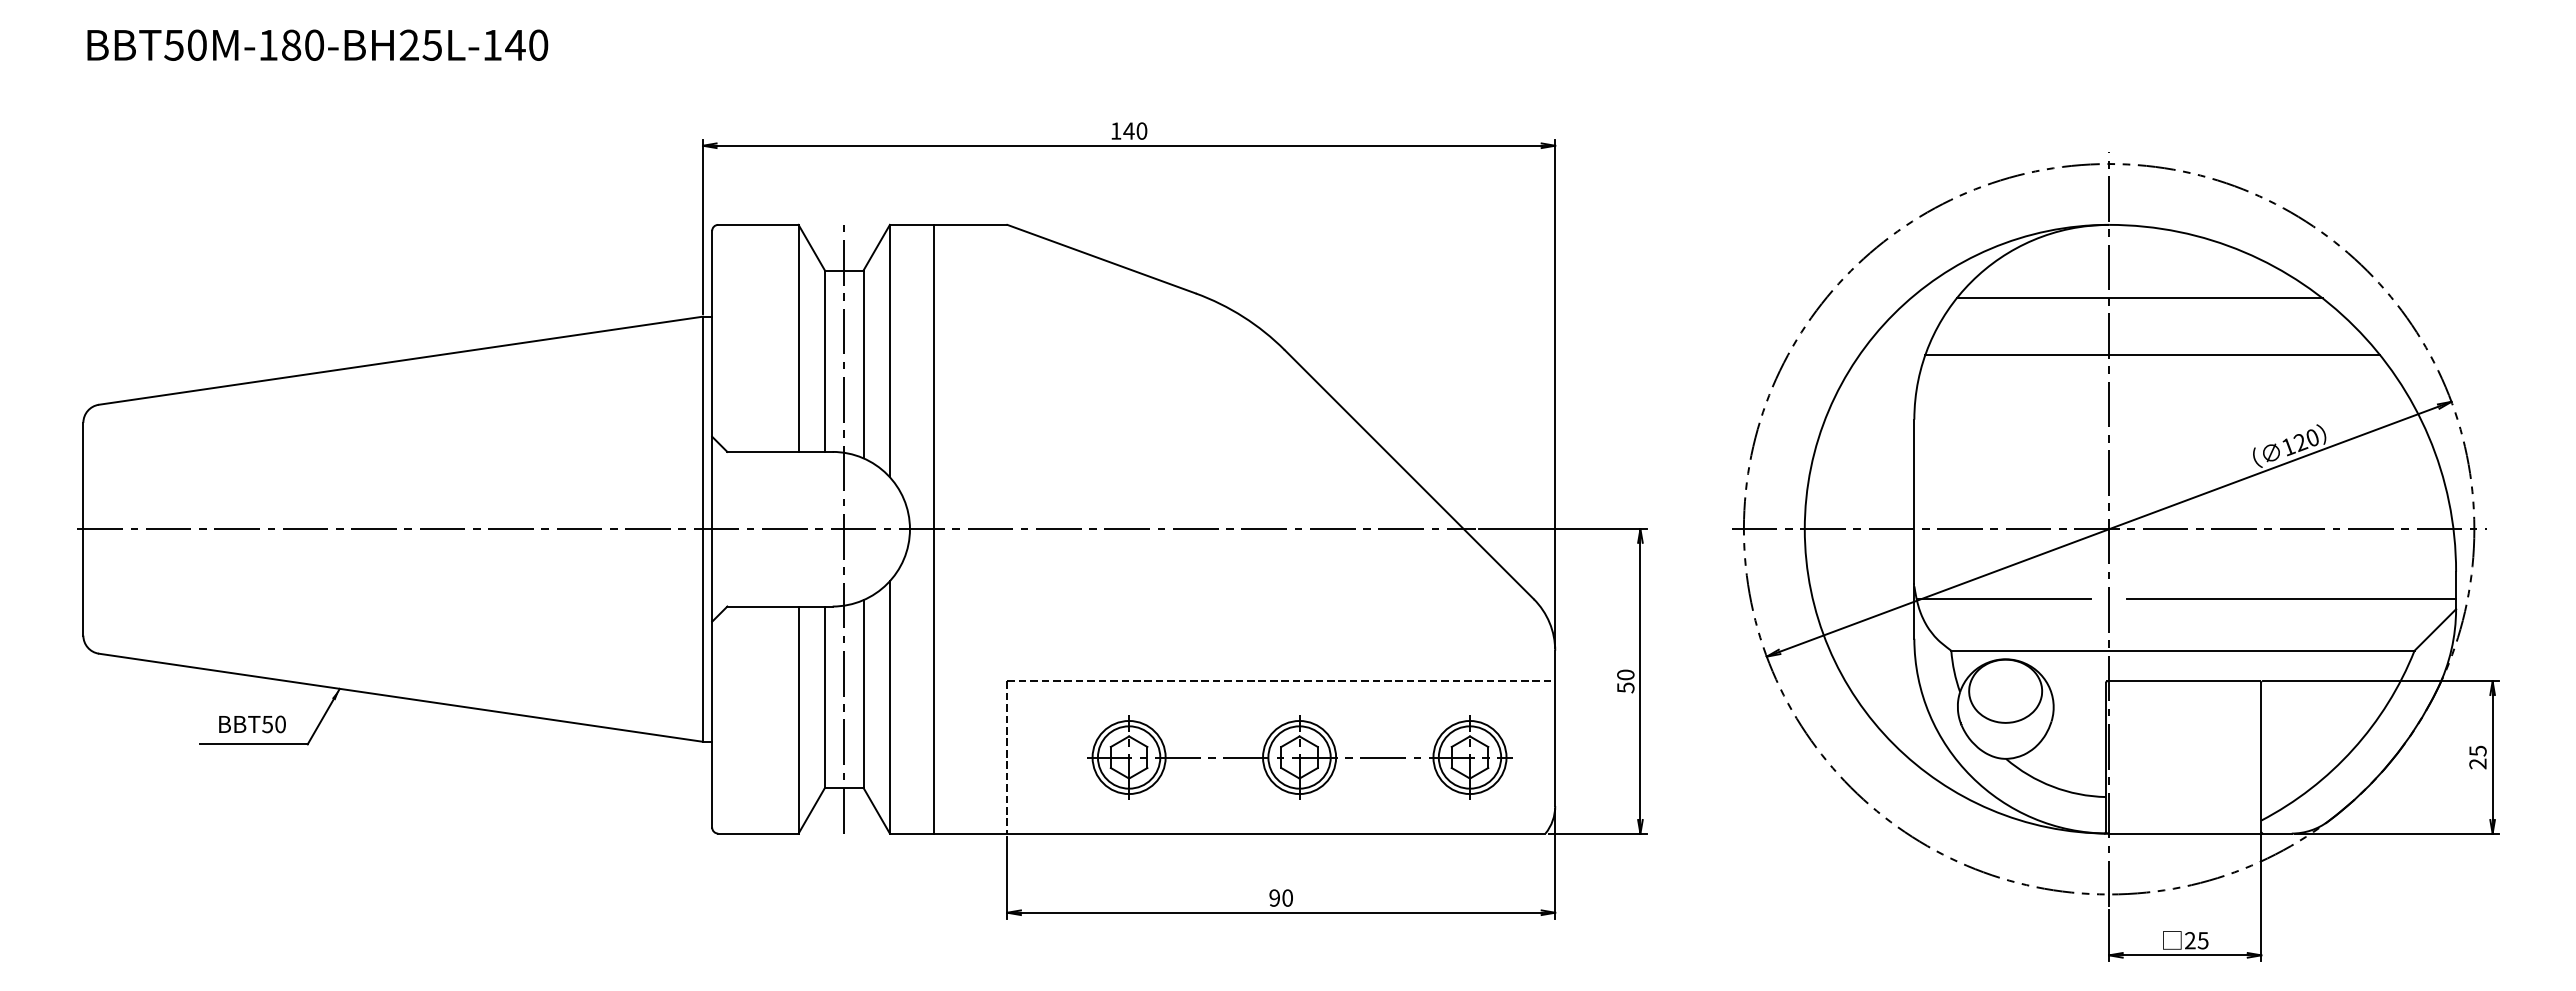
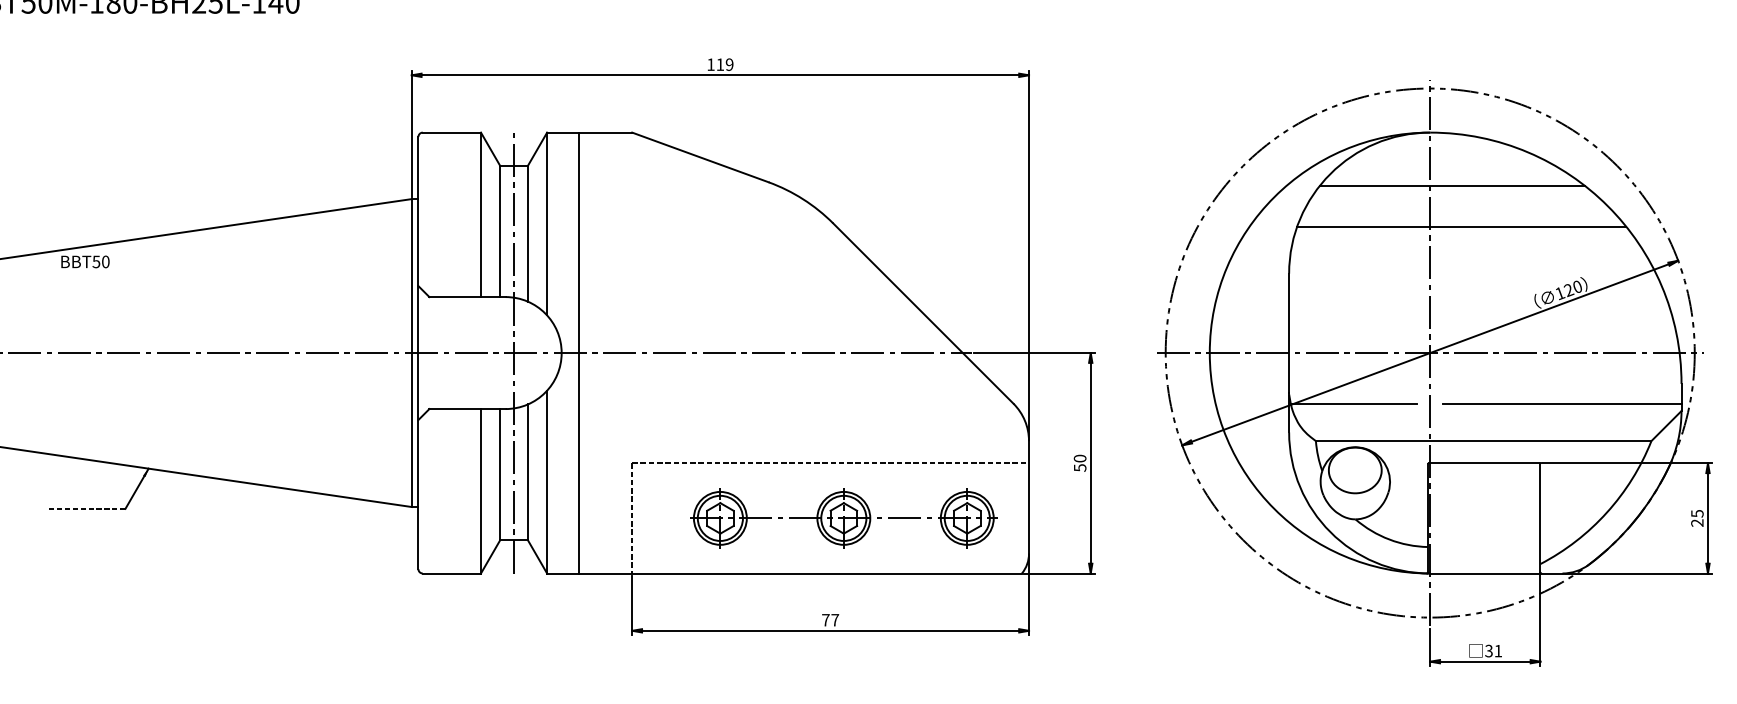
text: (1135, 130) -> (725, 64), 140 -> 119
text: (252, 724) -> (85, 261), moved
line: (253, 744) -> (86, 508), solid -> dashed
text: (1281, 897) -> (830, 619), 90 -> 77
text: (2196, 940) -> (1493, 650), 25 -> 31

